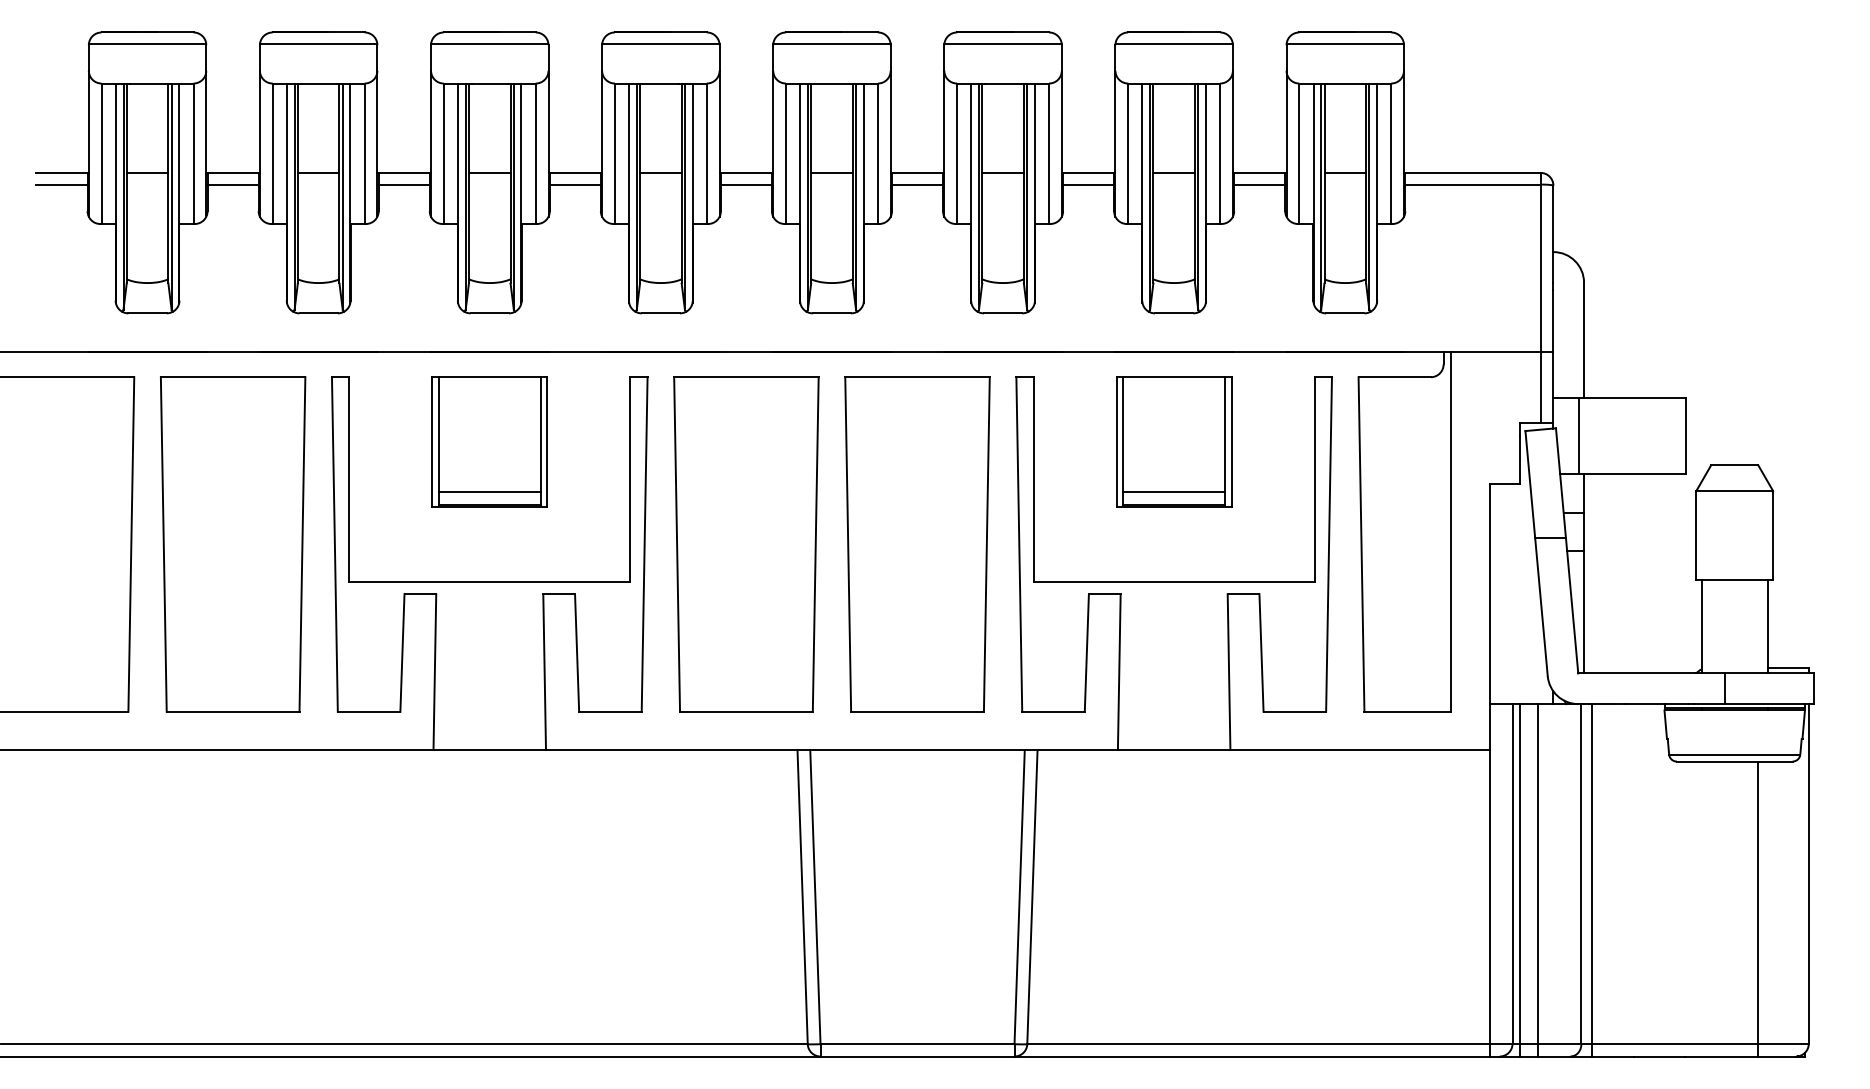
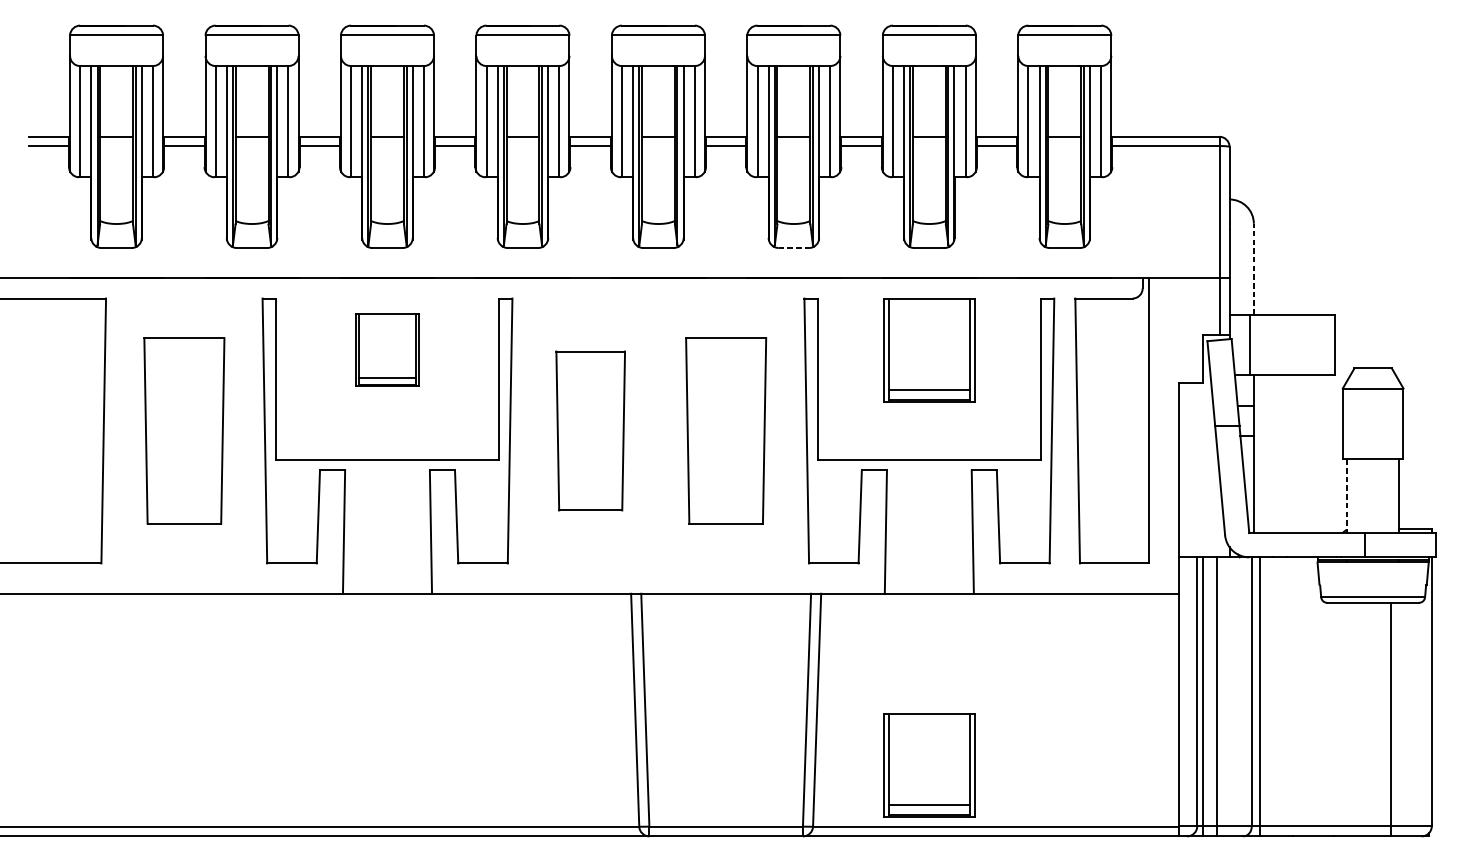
line: (1003, 313) -> (794, 248), solid -> dashed
line: (1584, 339) -> (1254, 268), solid -> dashed
part: (489, 441) -> (387, 349), size x0.7
part: (233, 544) -> (184, 431), size x0.7
part: (746, 544) -> (590, 431), size x0.6
part: (917, 544) -> (726, 431), size x0.7
line: (1701, 626) -> (1346, 495), solid -> dashed
part: (1174, 966) -> (929, 765), added

